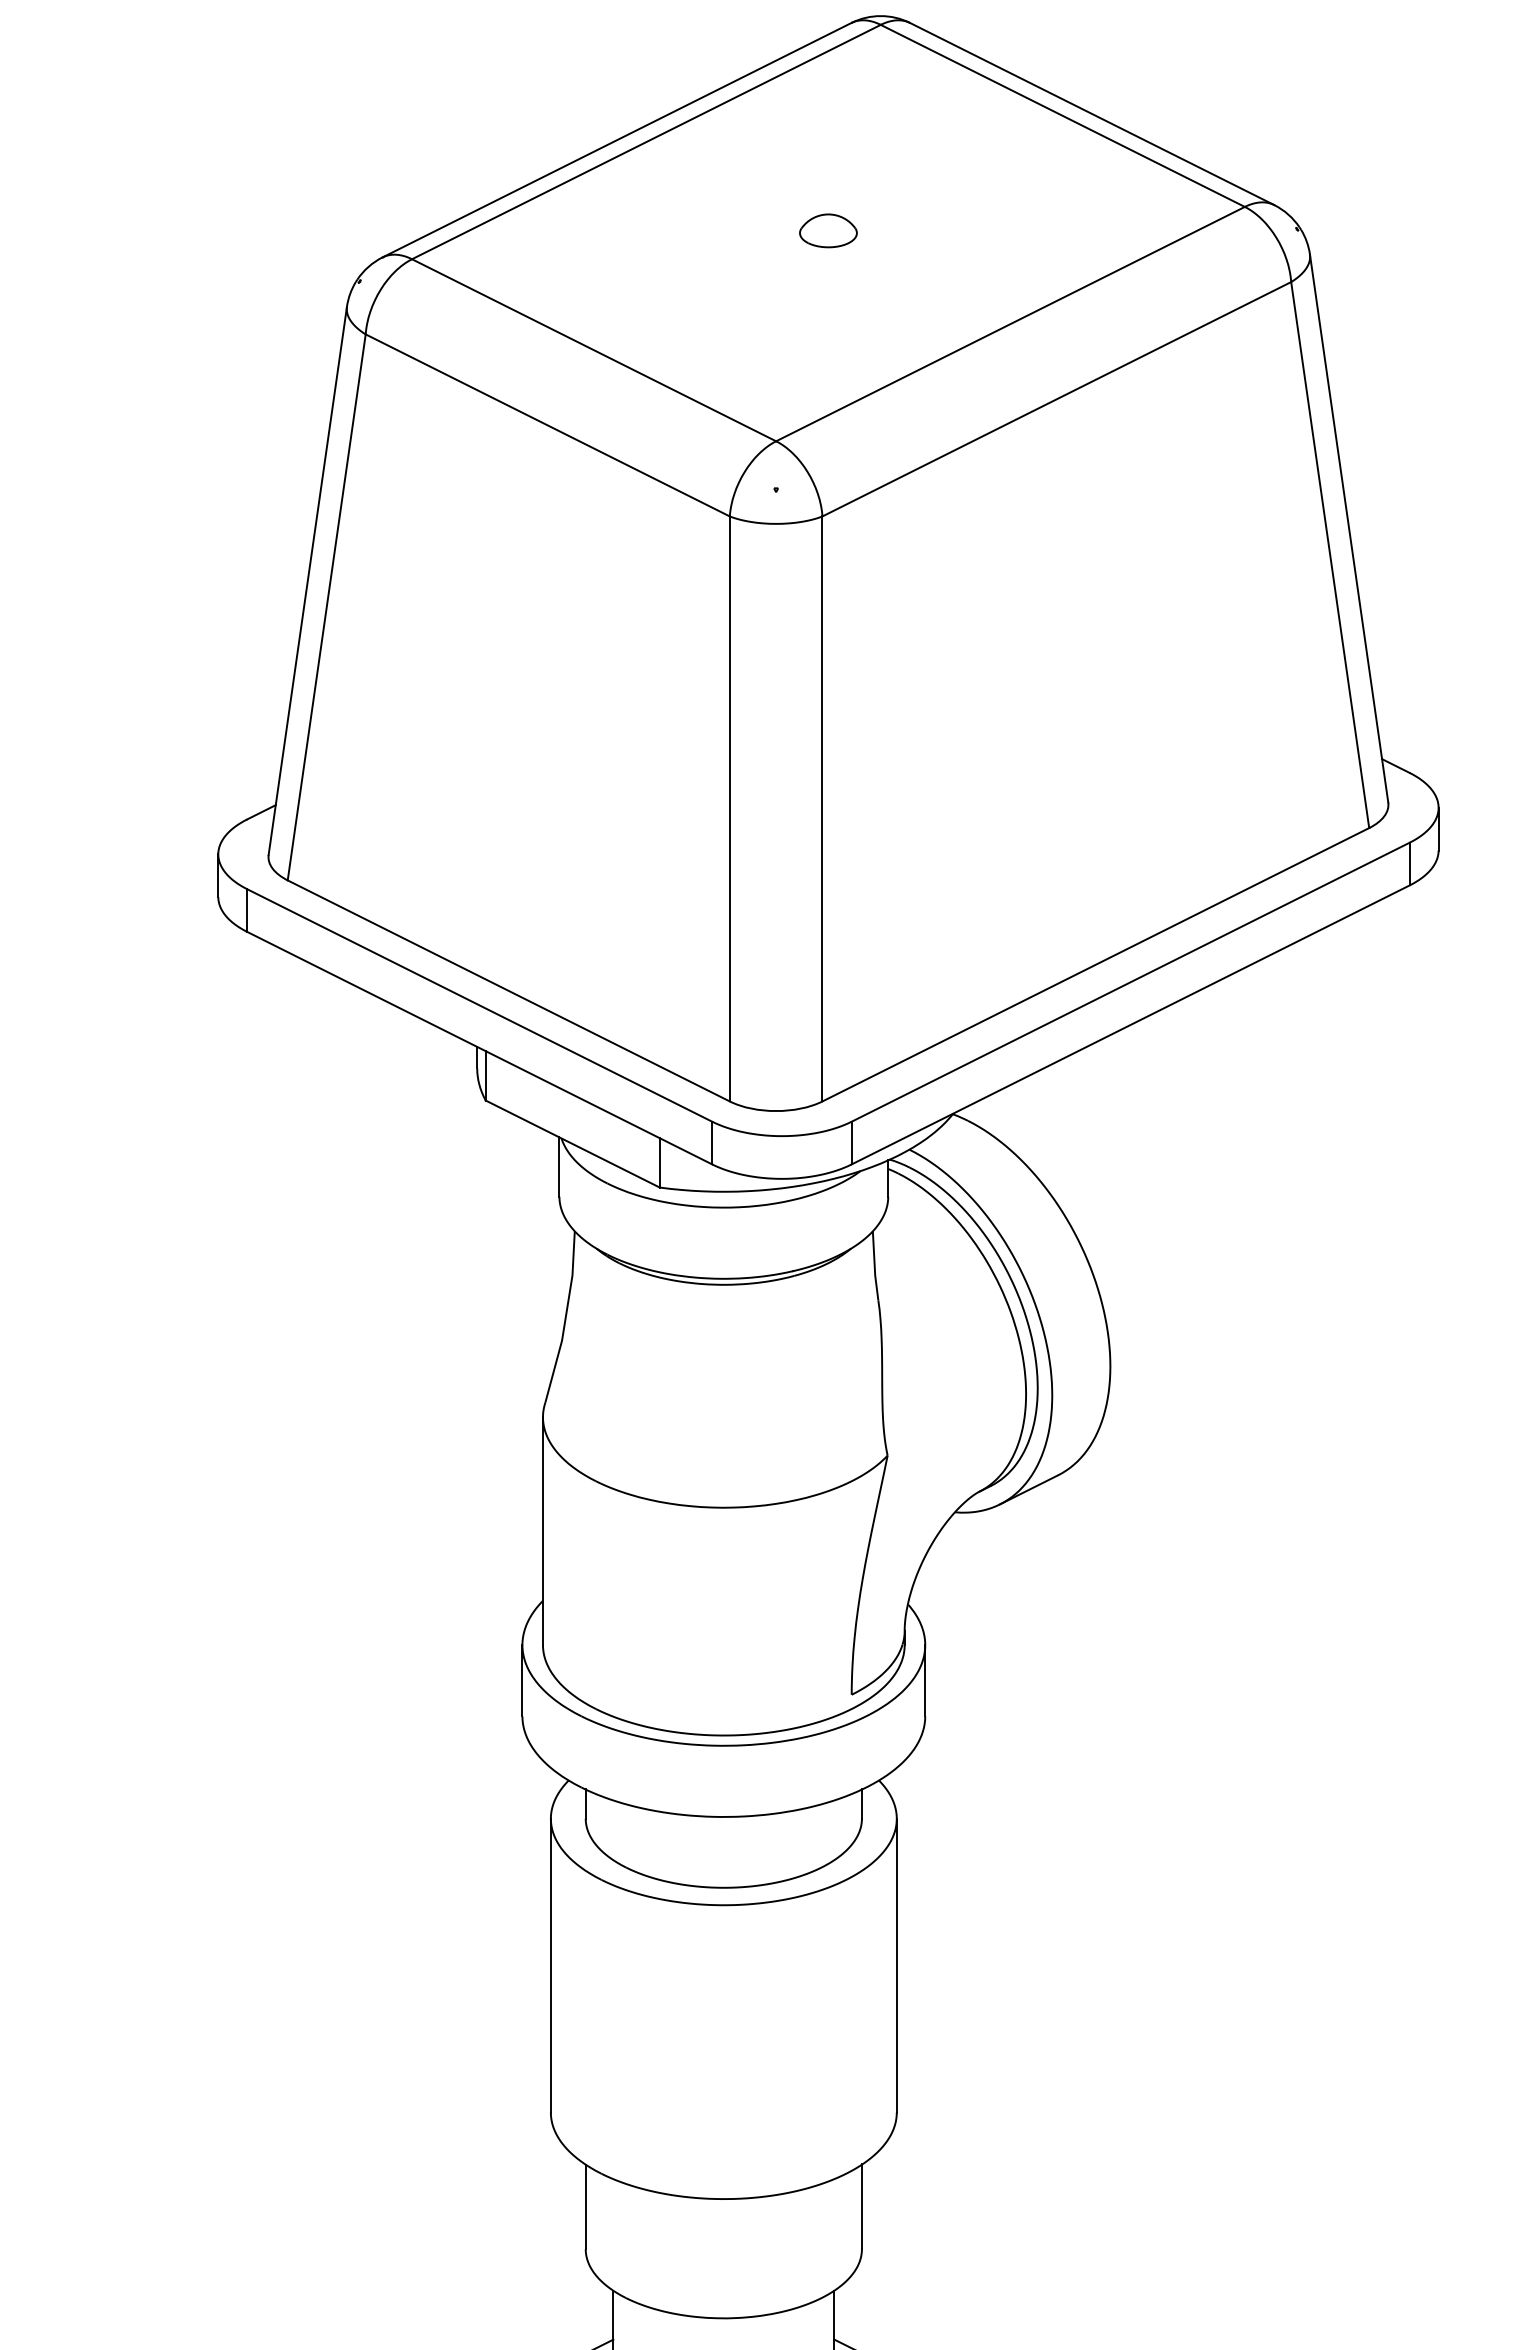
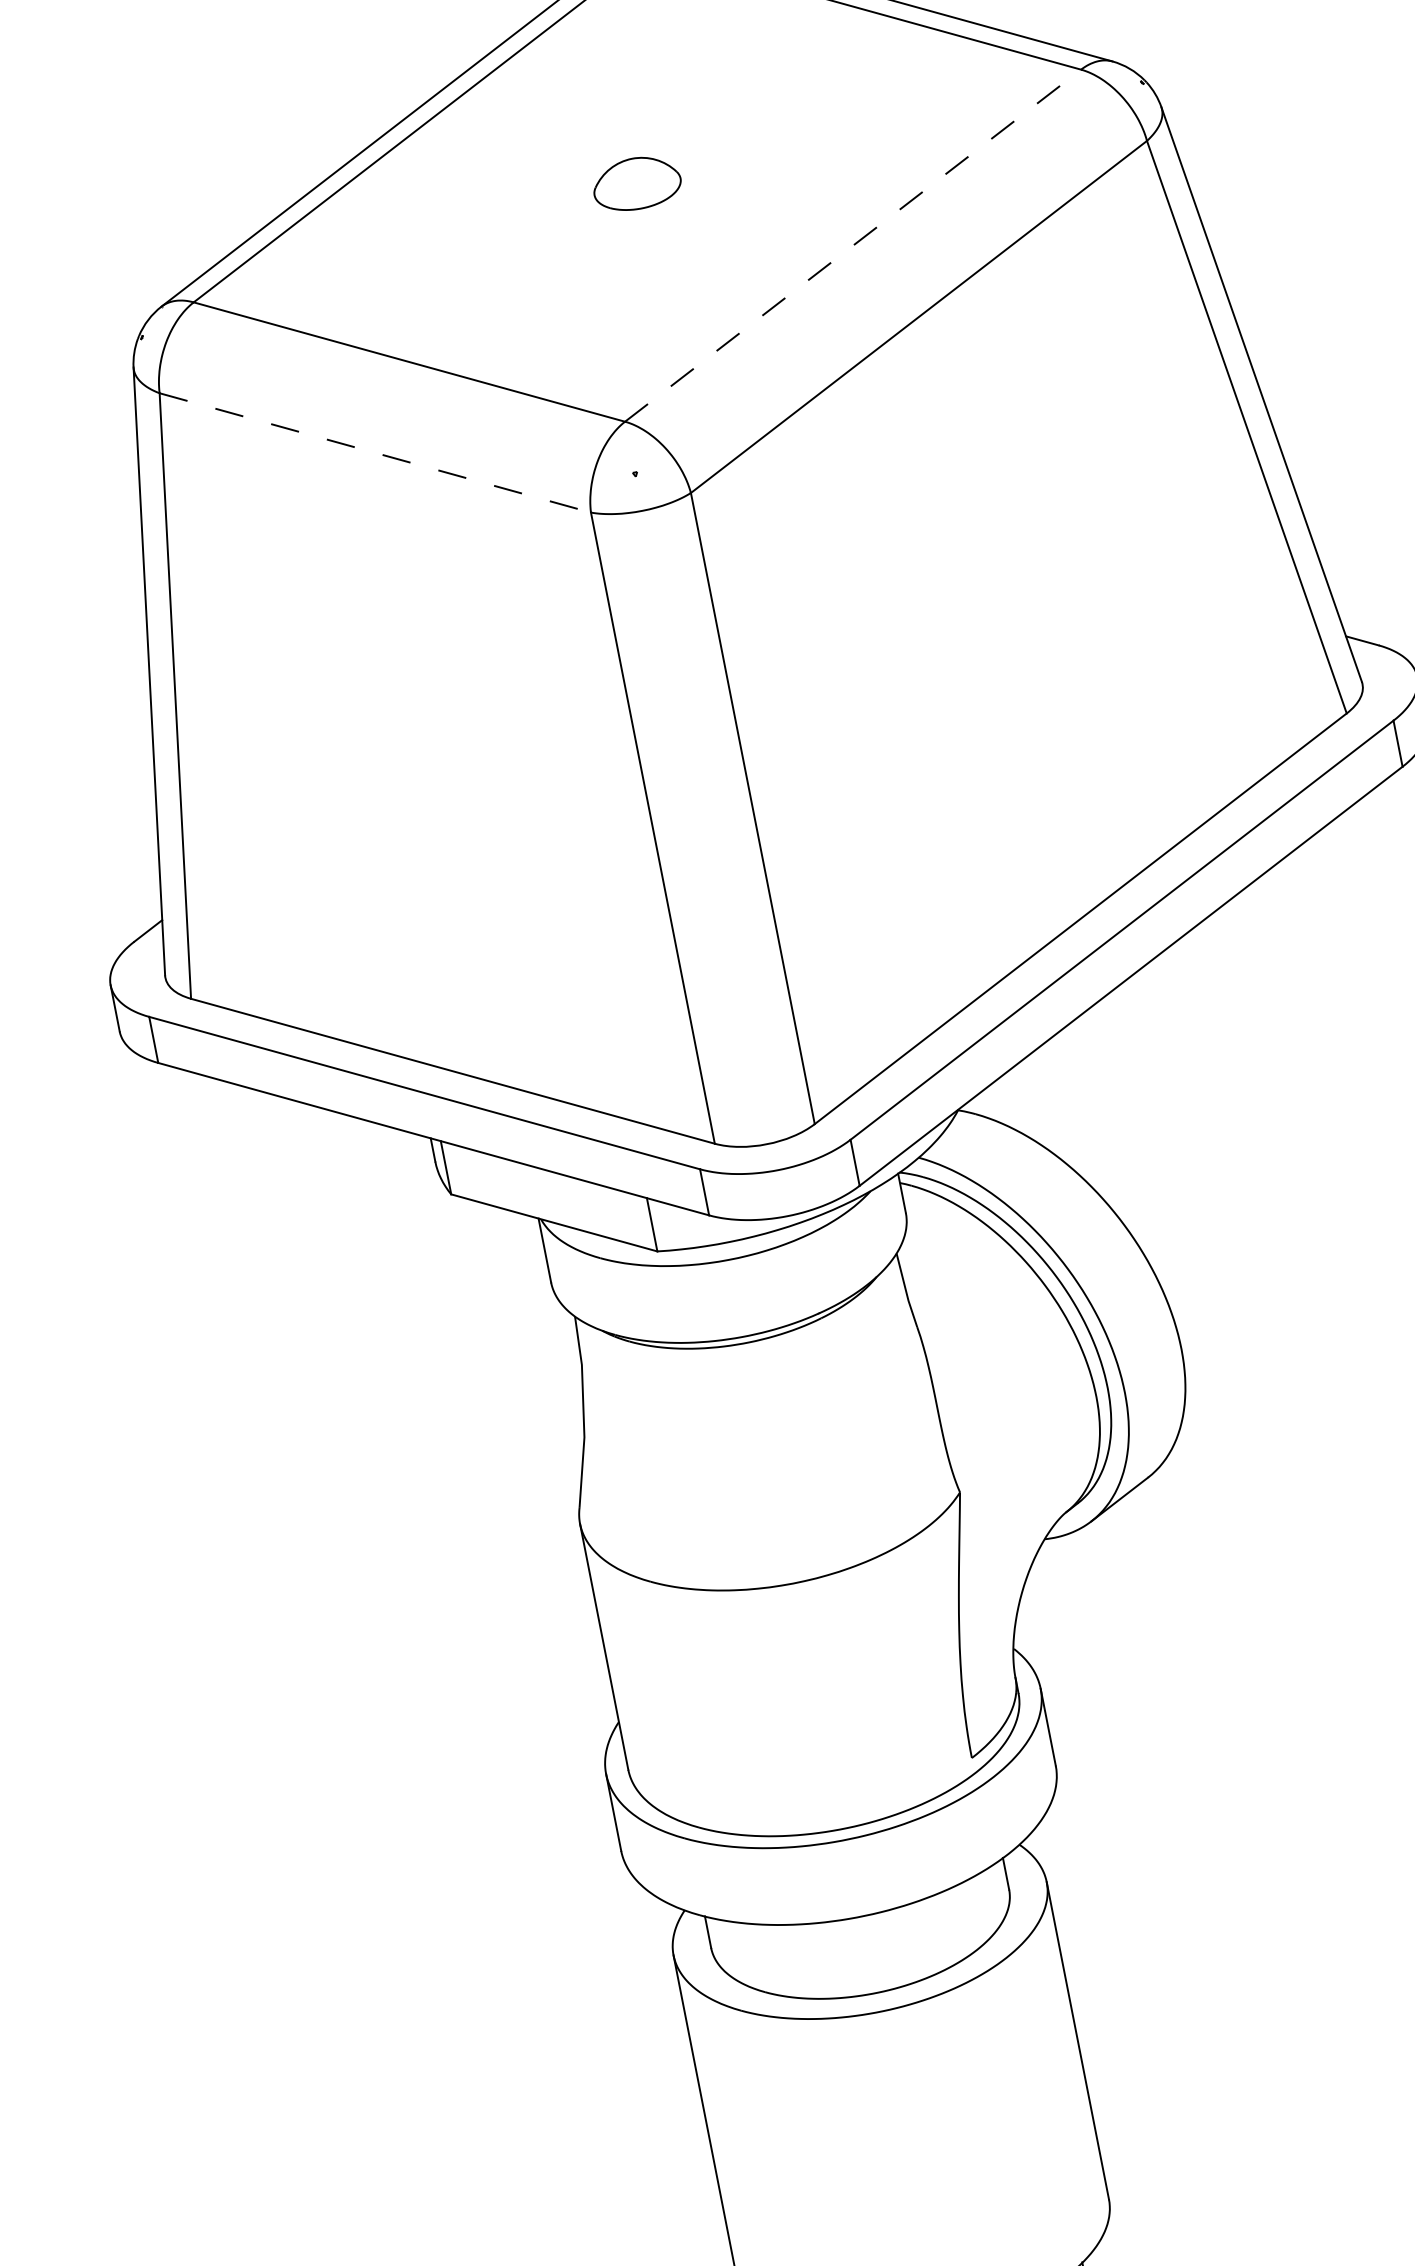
part: (828, 230) -> (636, 183), size x1.4
line: (1010, 323) -> (852, 245), solid -> dashed
line: (547, 425) -> (375, 453), solid -> dashed

